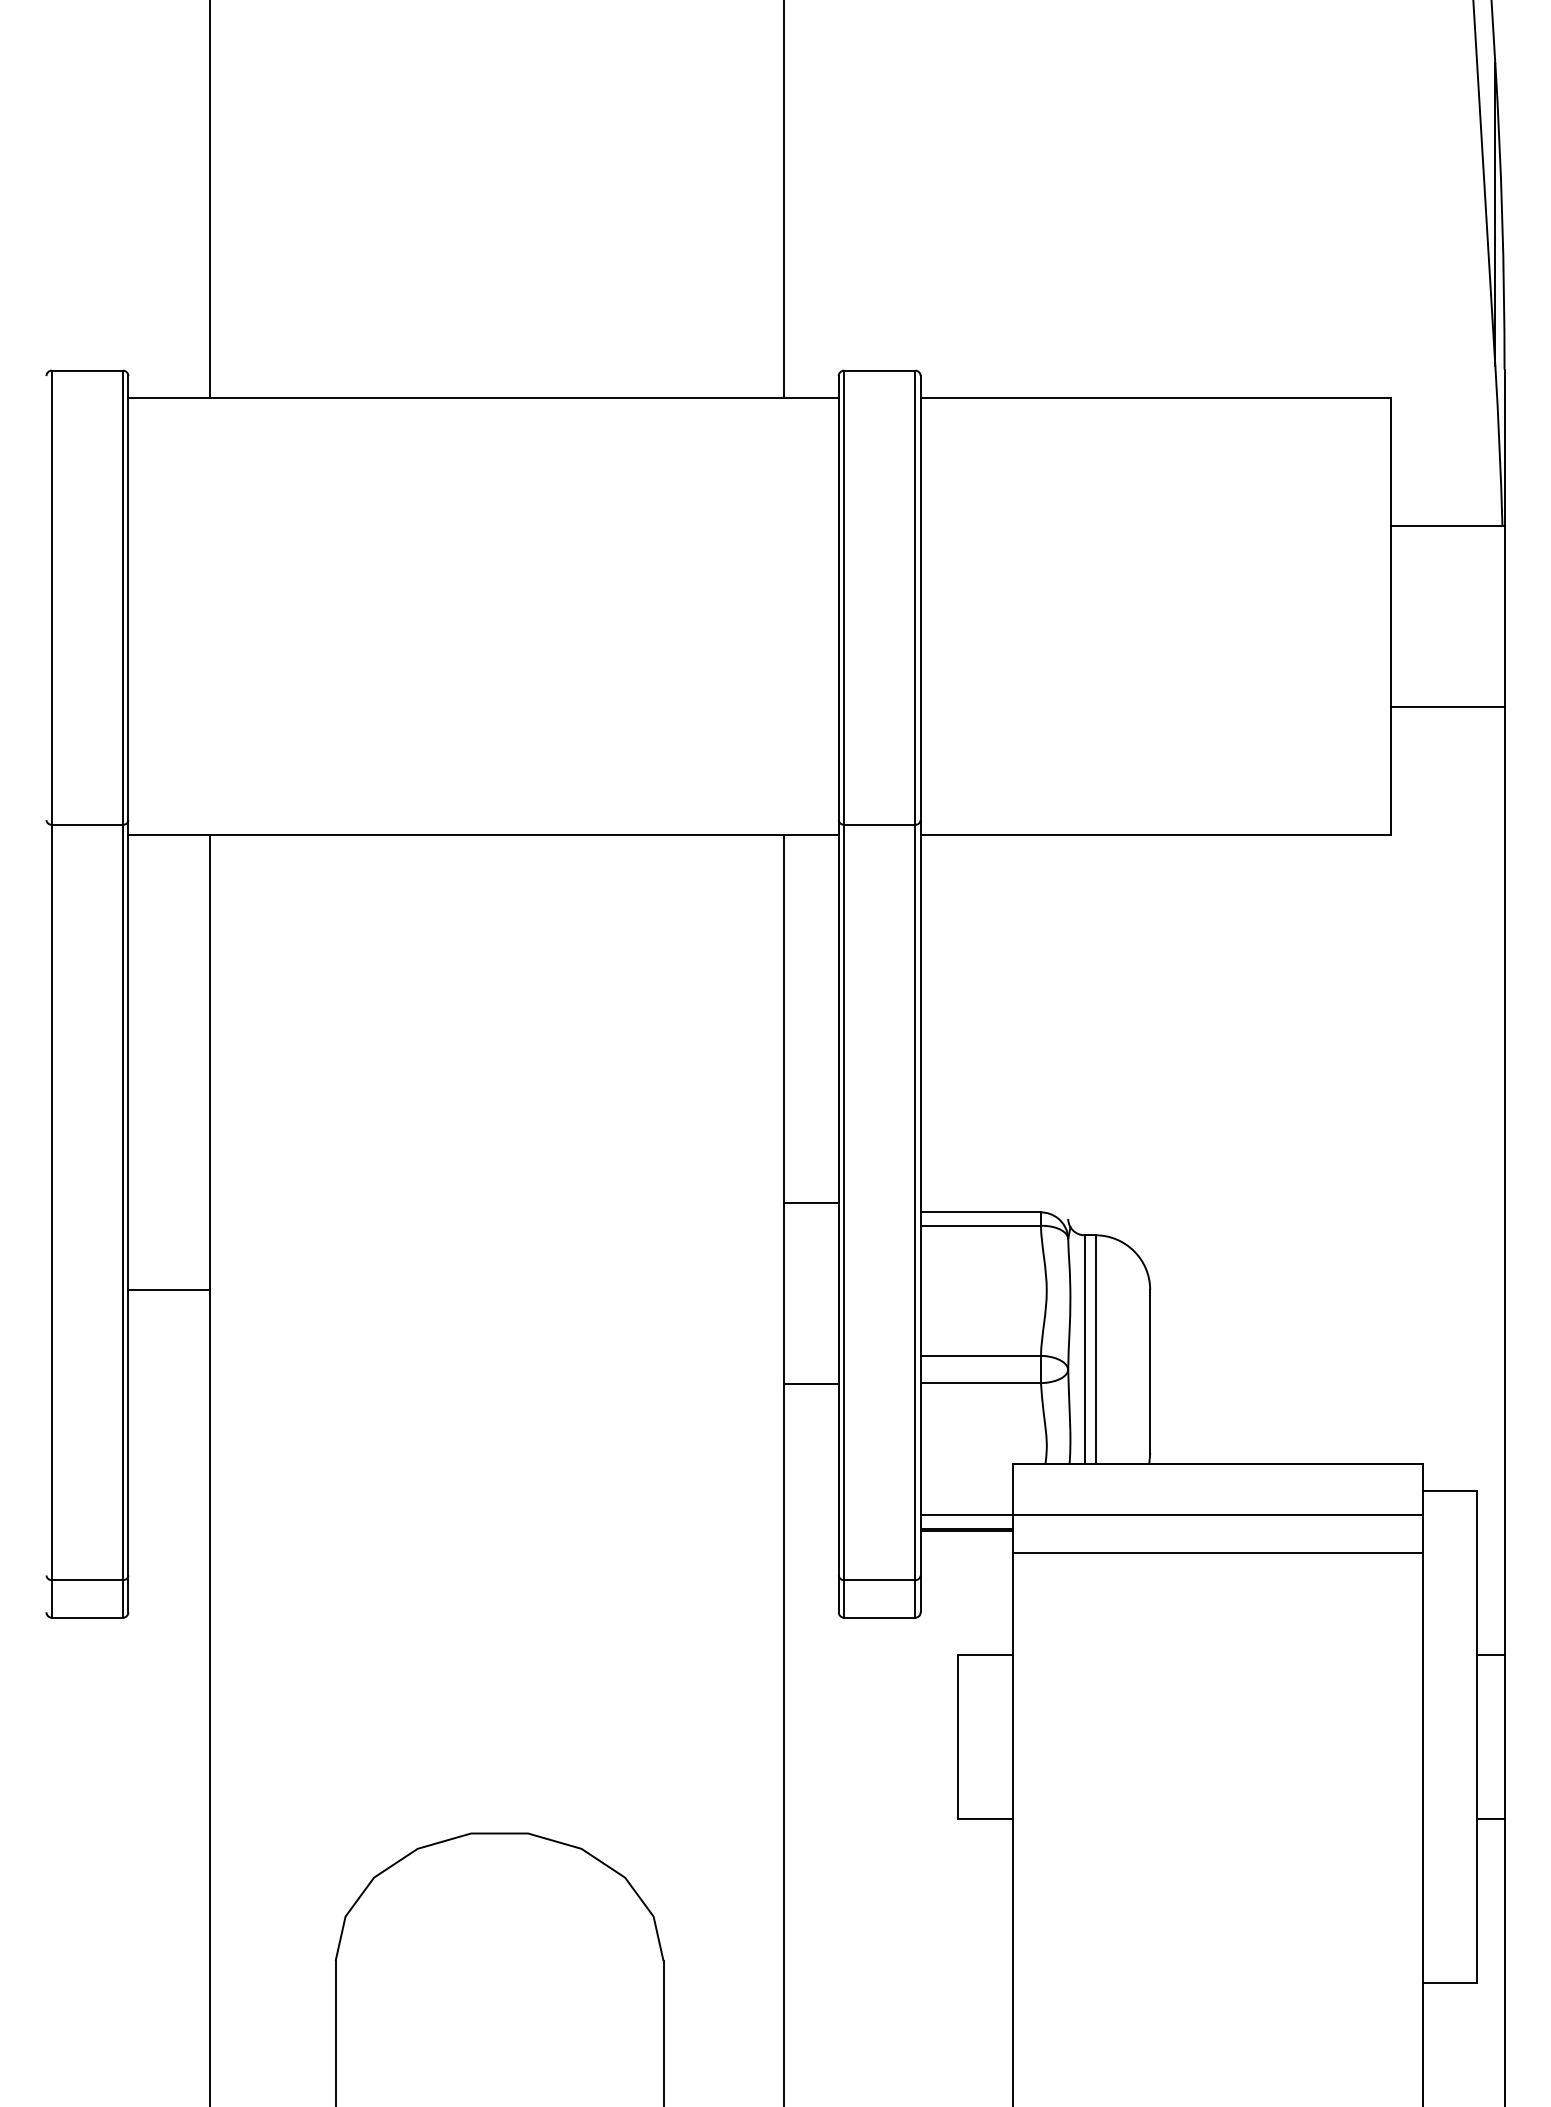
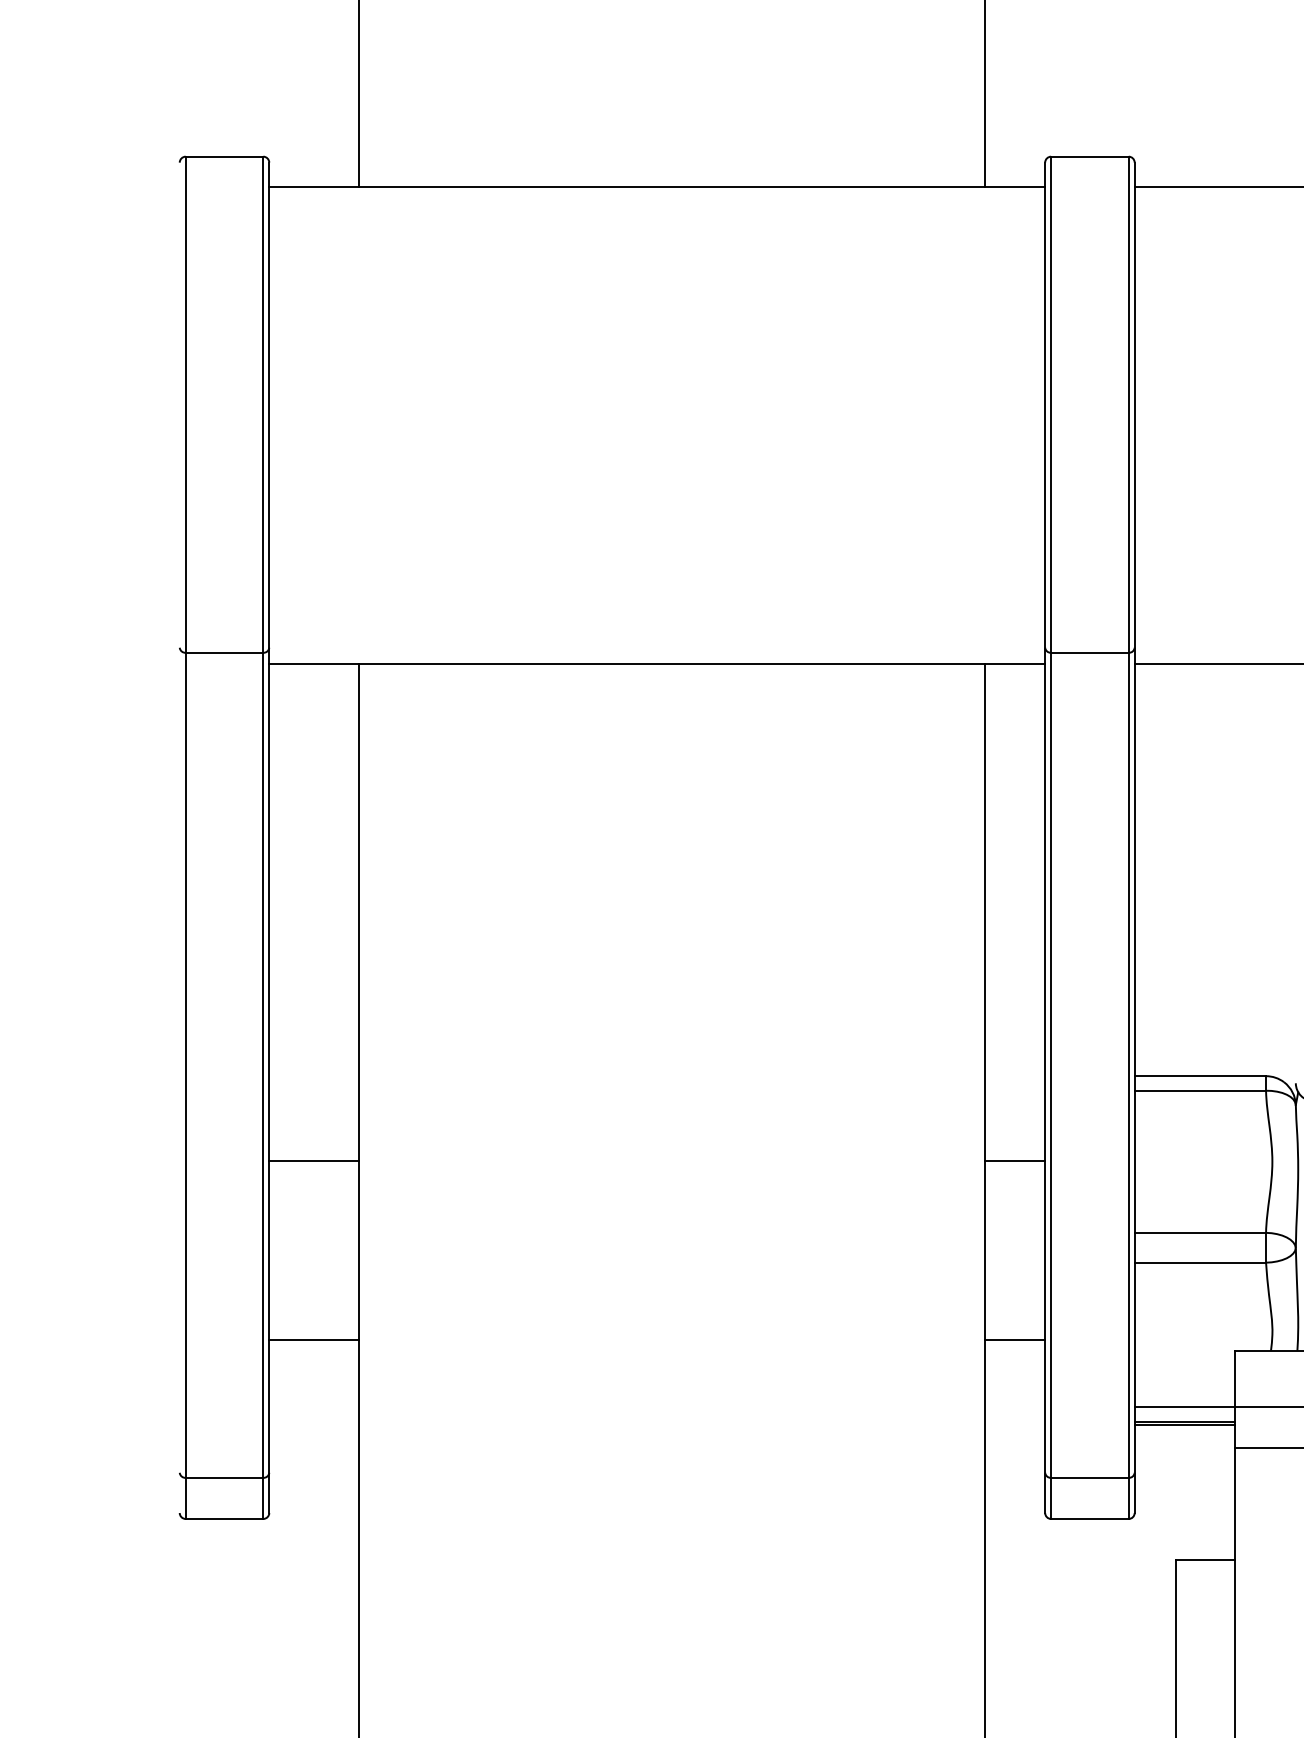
line: (811, 1202) -> (1015, 1160), moved
line: (811, 1383) -> (1015, 1339), moved
line: (169, 1453) -> (314, 1339), added

